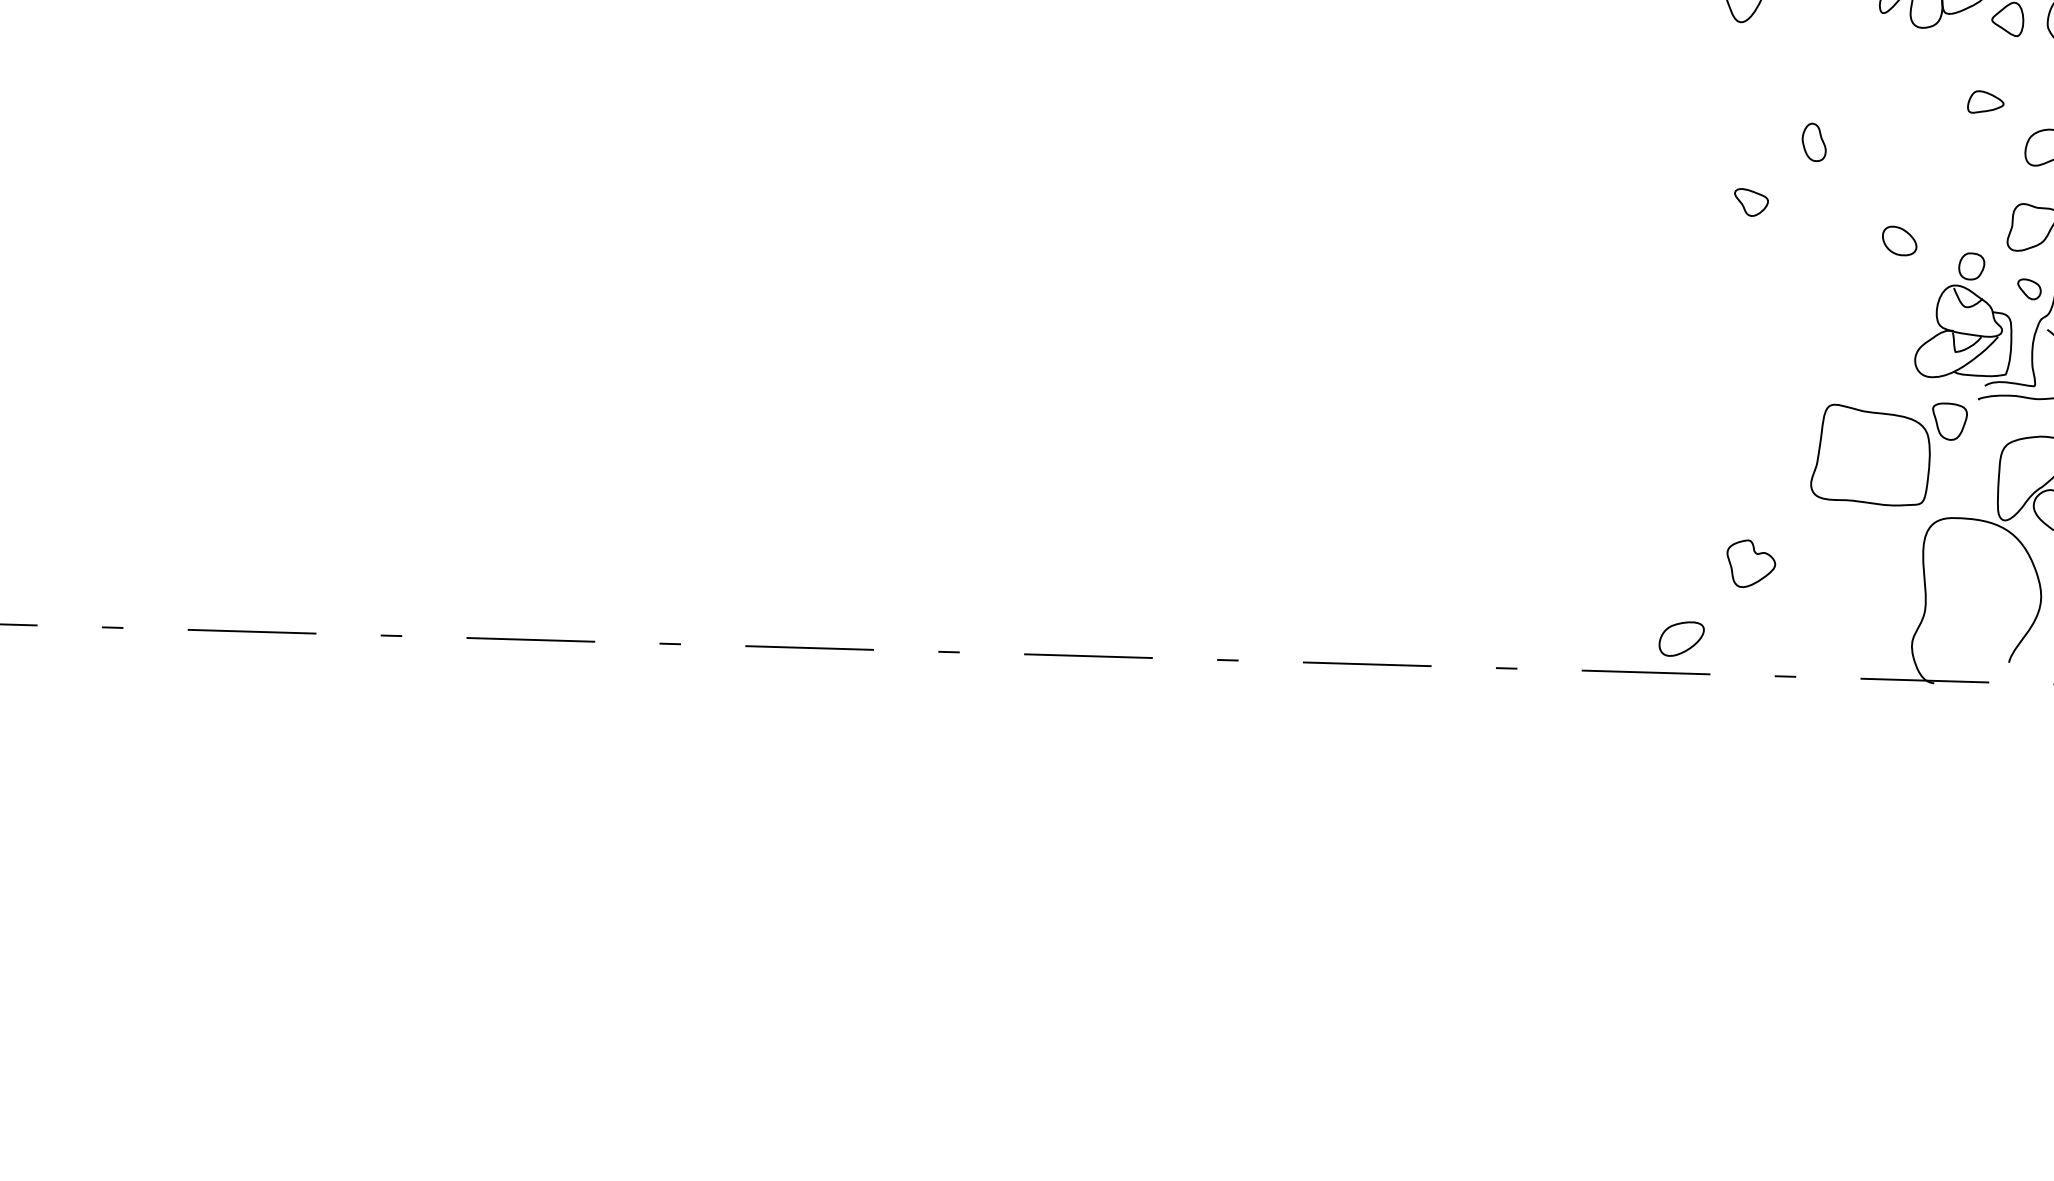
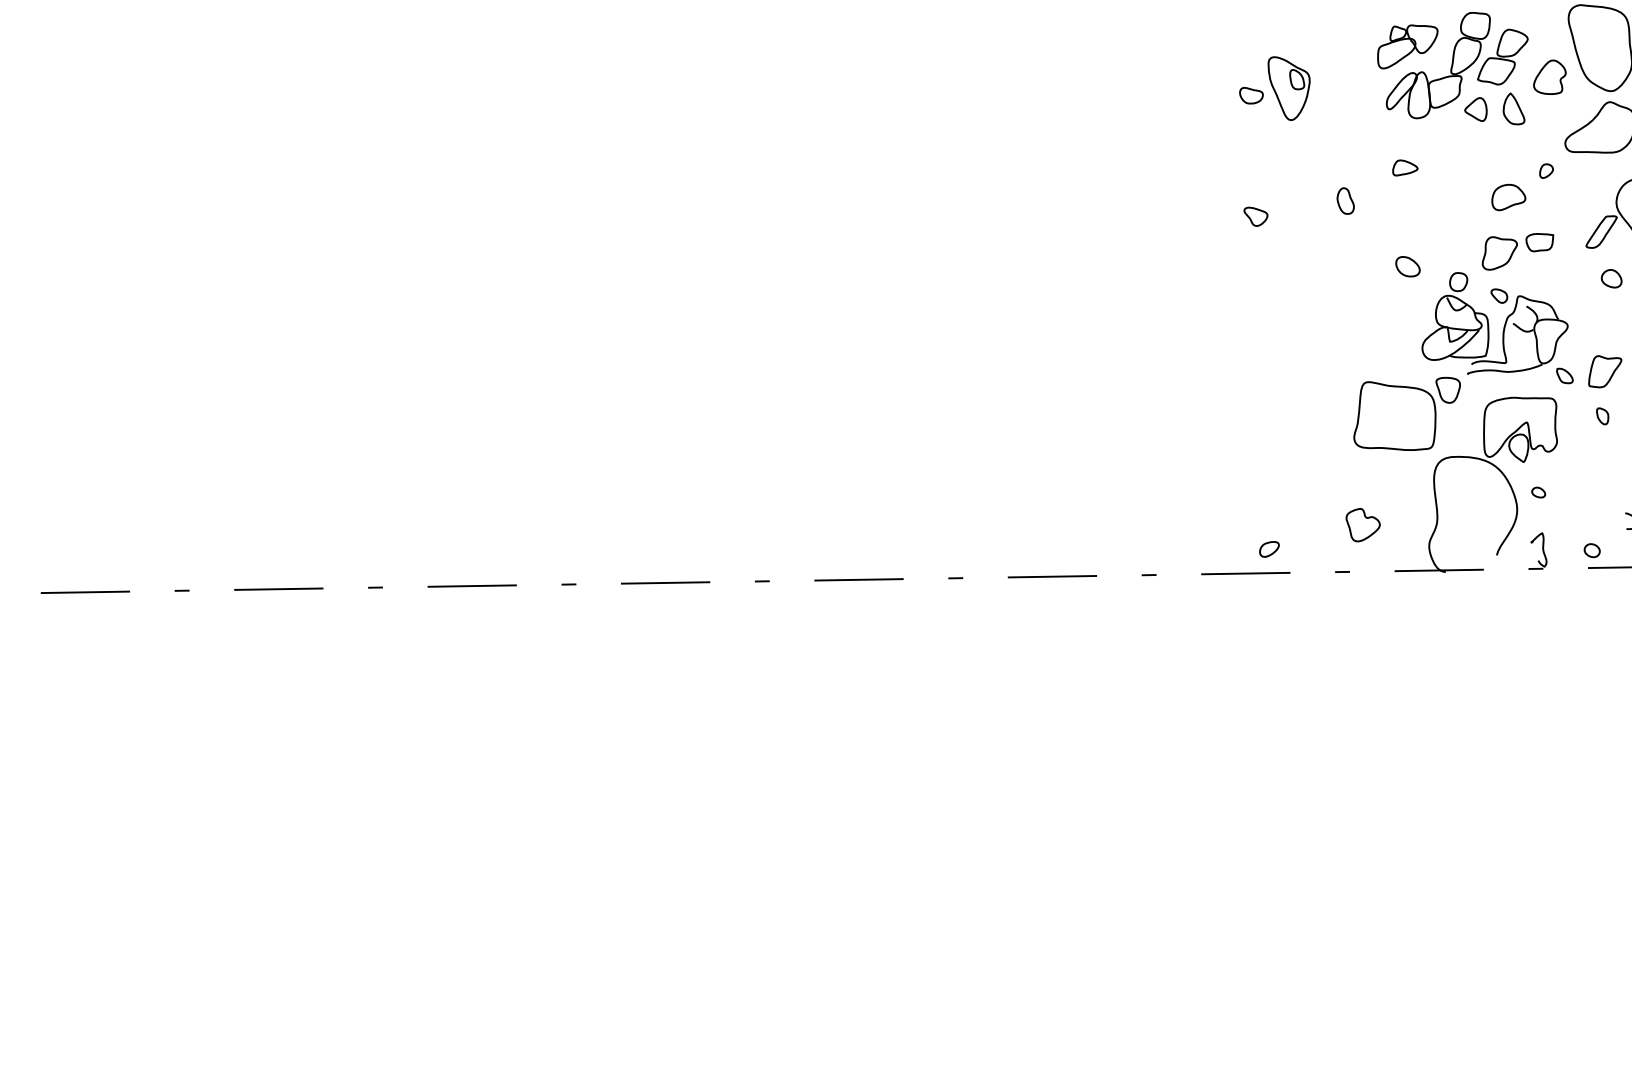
part: (1986, 101) -> (1405, 167), moved
part: (1750, 202) -> (1255, 216), moved
part: (1750, 564) -> (1362, 525), moved
part: (1681, 639) -> (1269, 549), size x0.62

